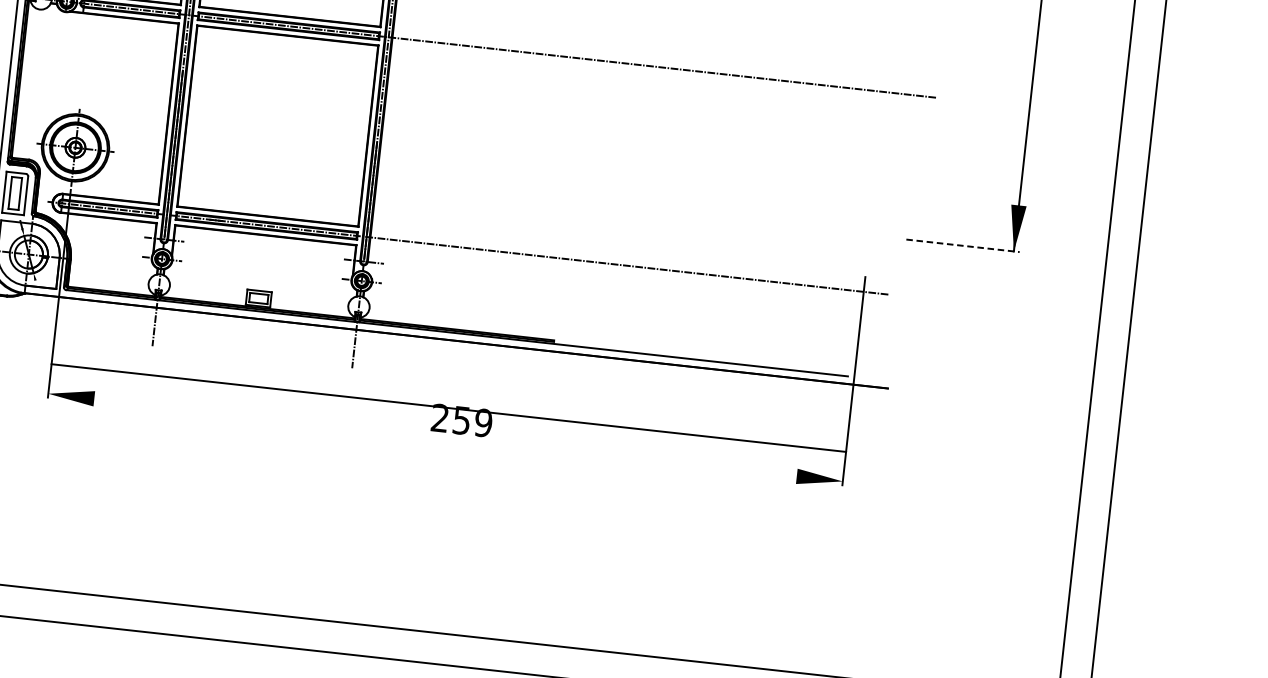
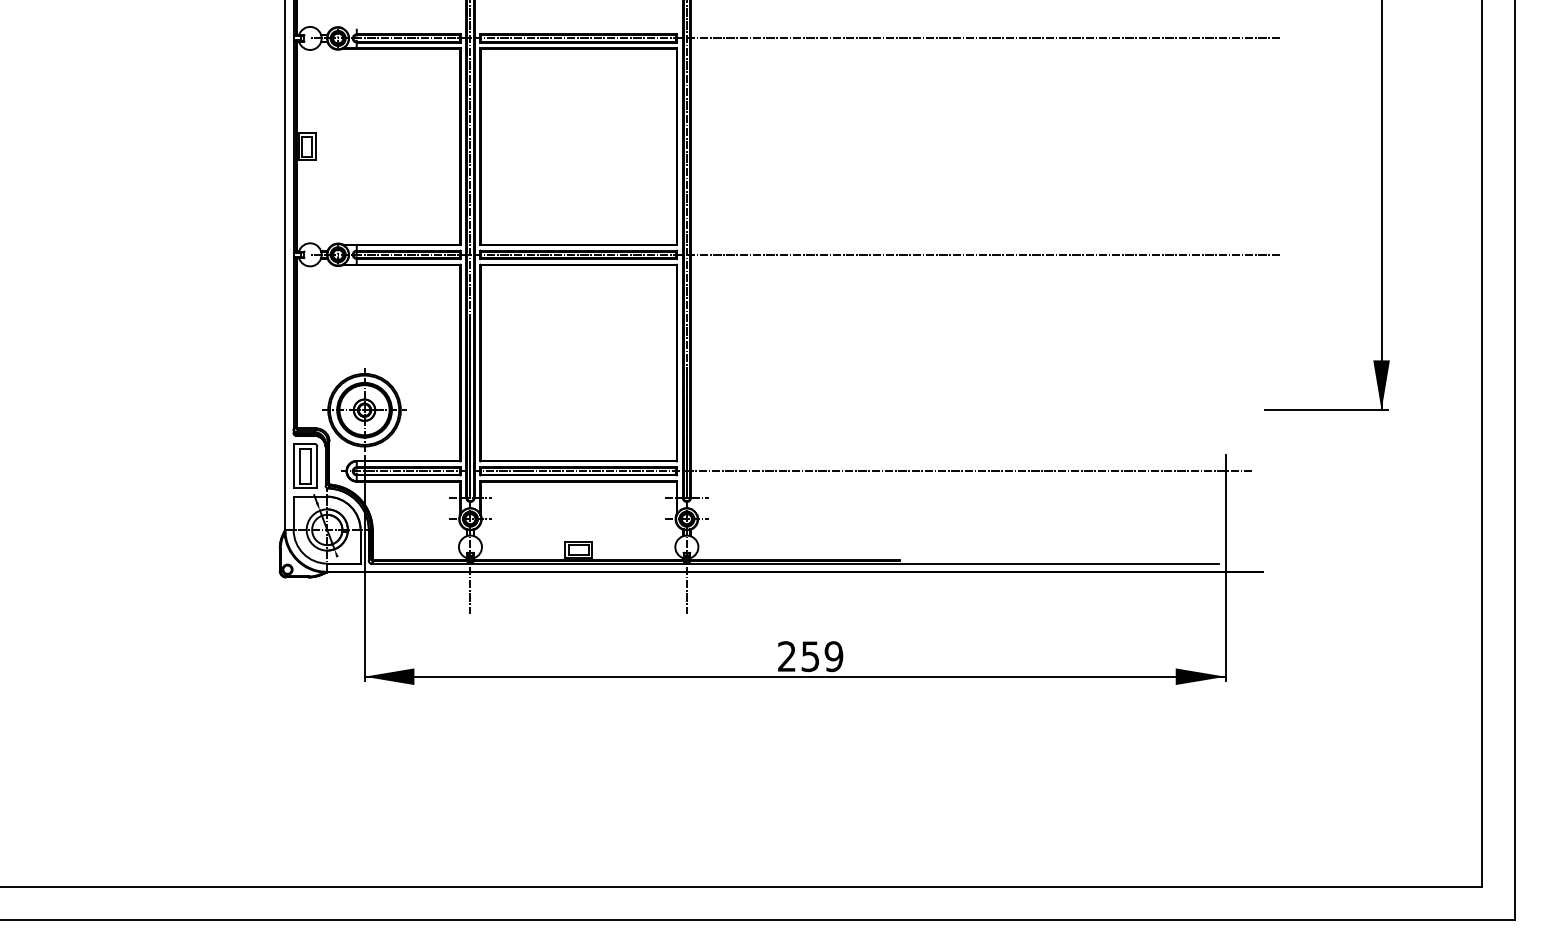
line: (963, 246) -> (1326, 410), dashed -> solid
line: (448, 407) -> (794, 676), moved

